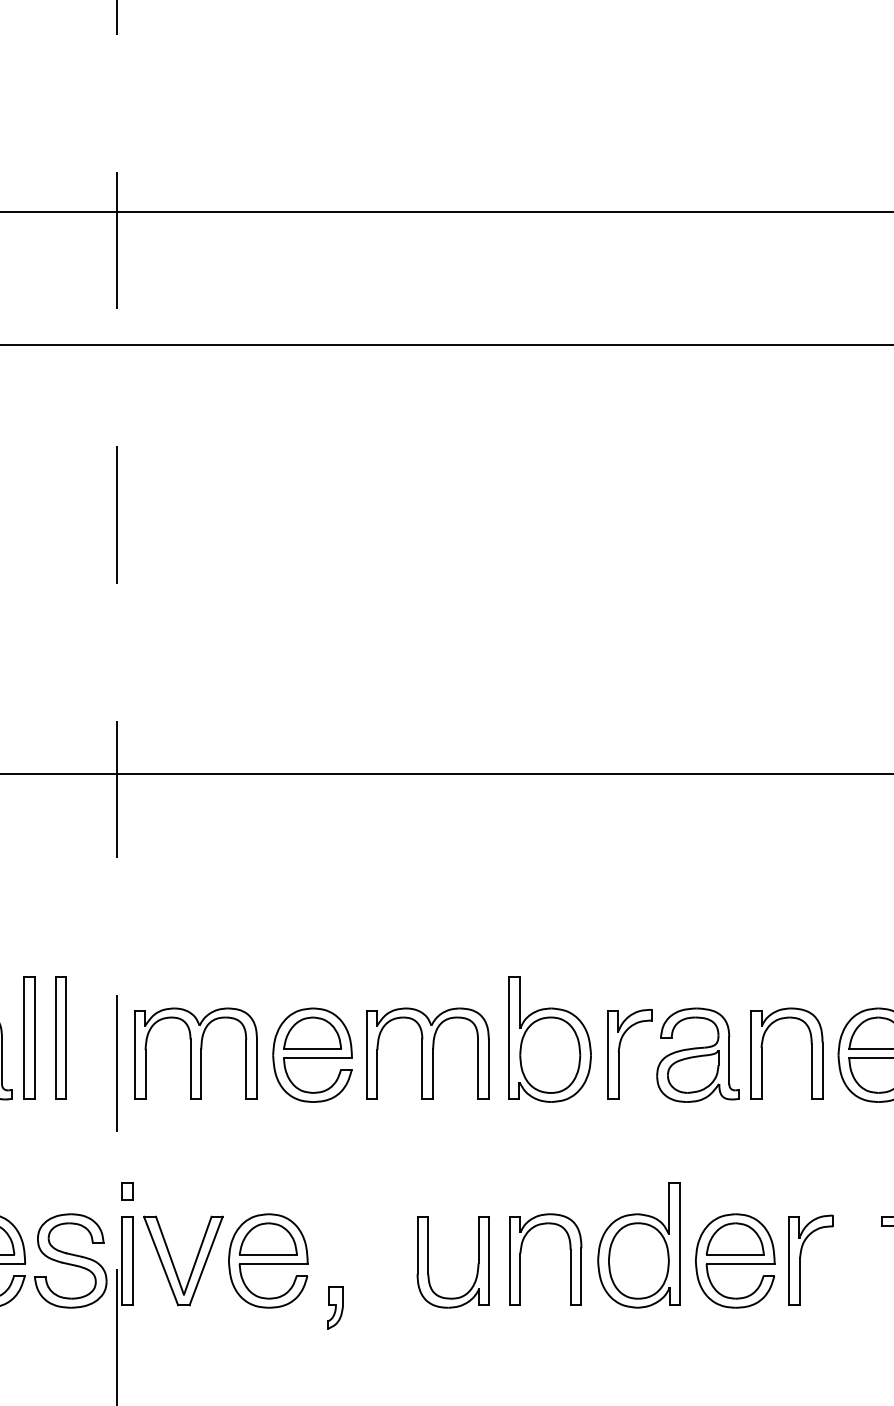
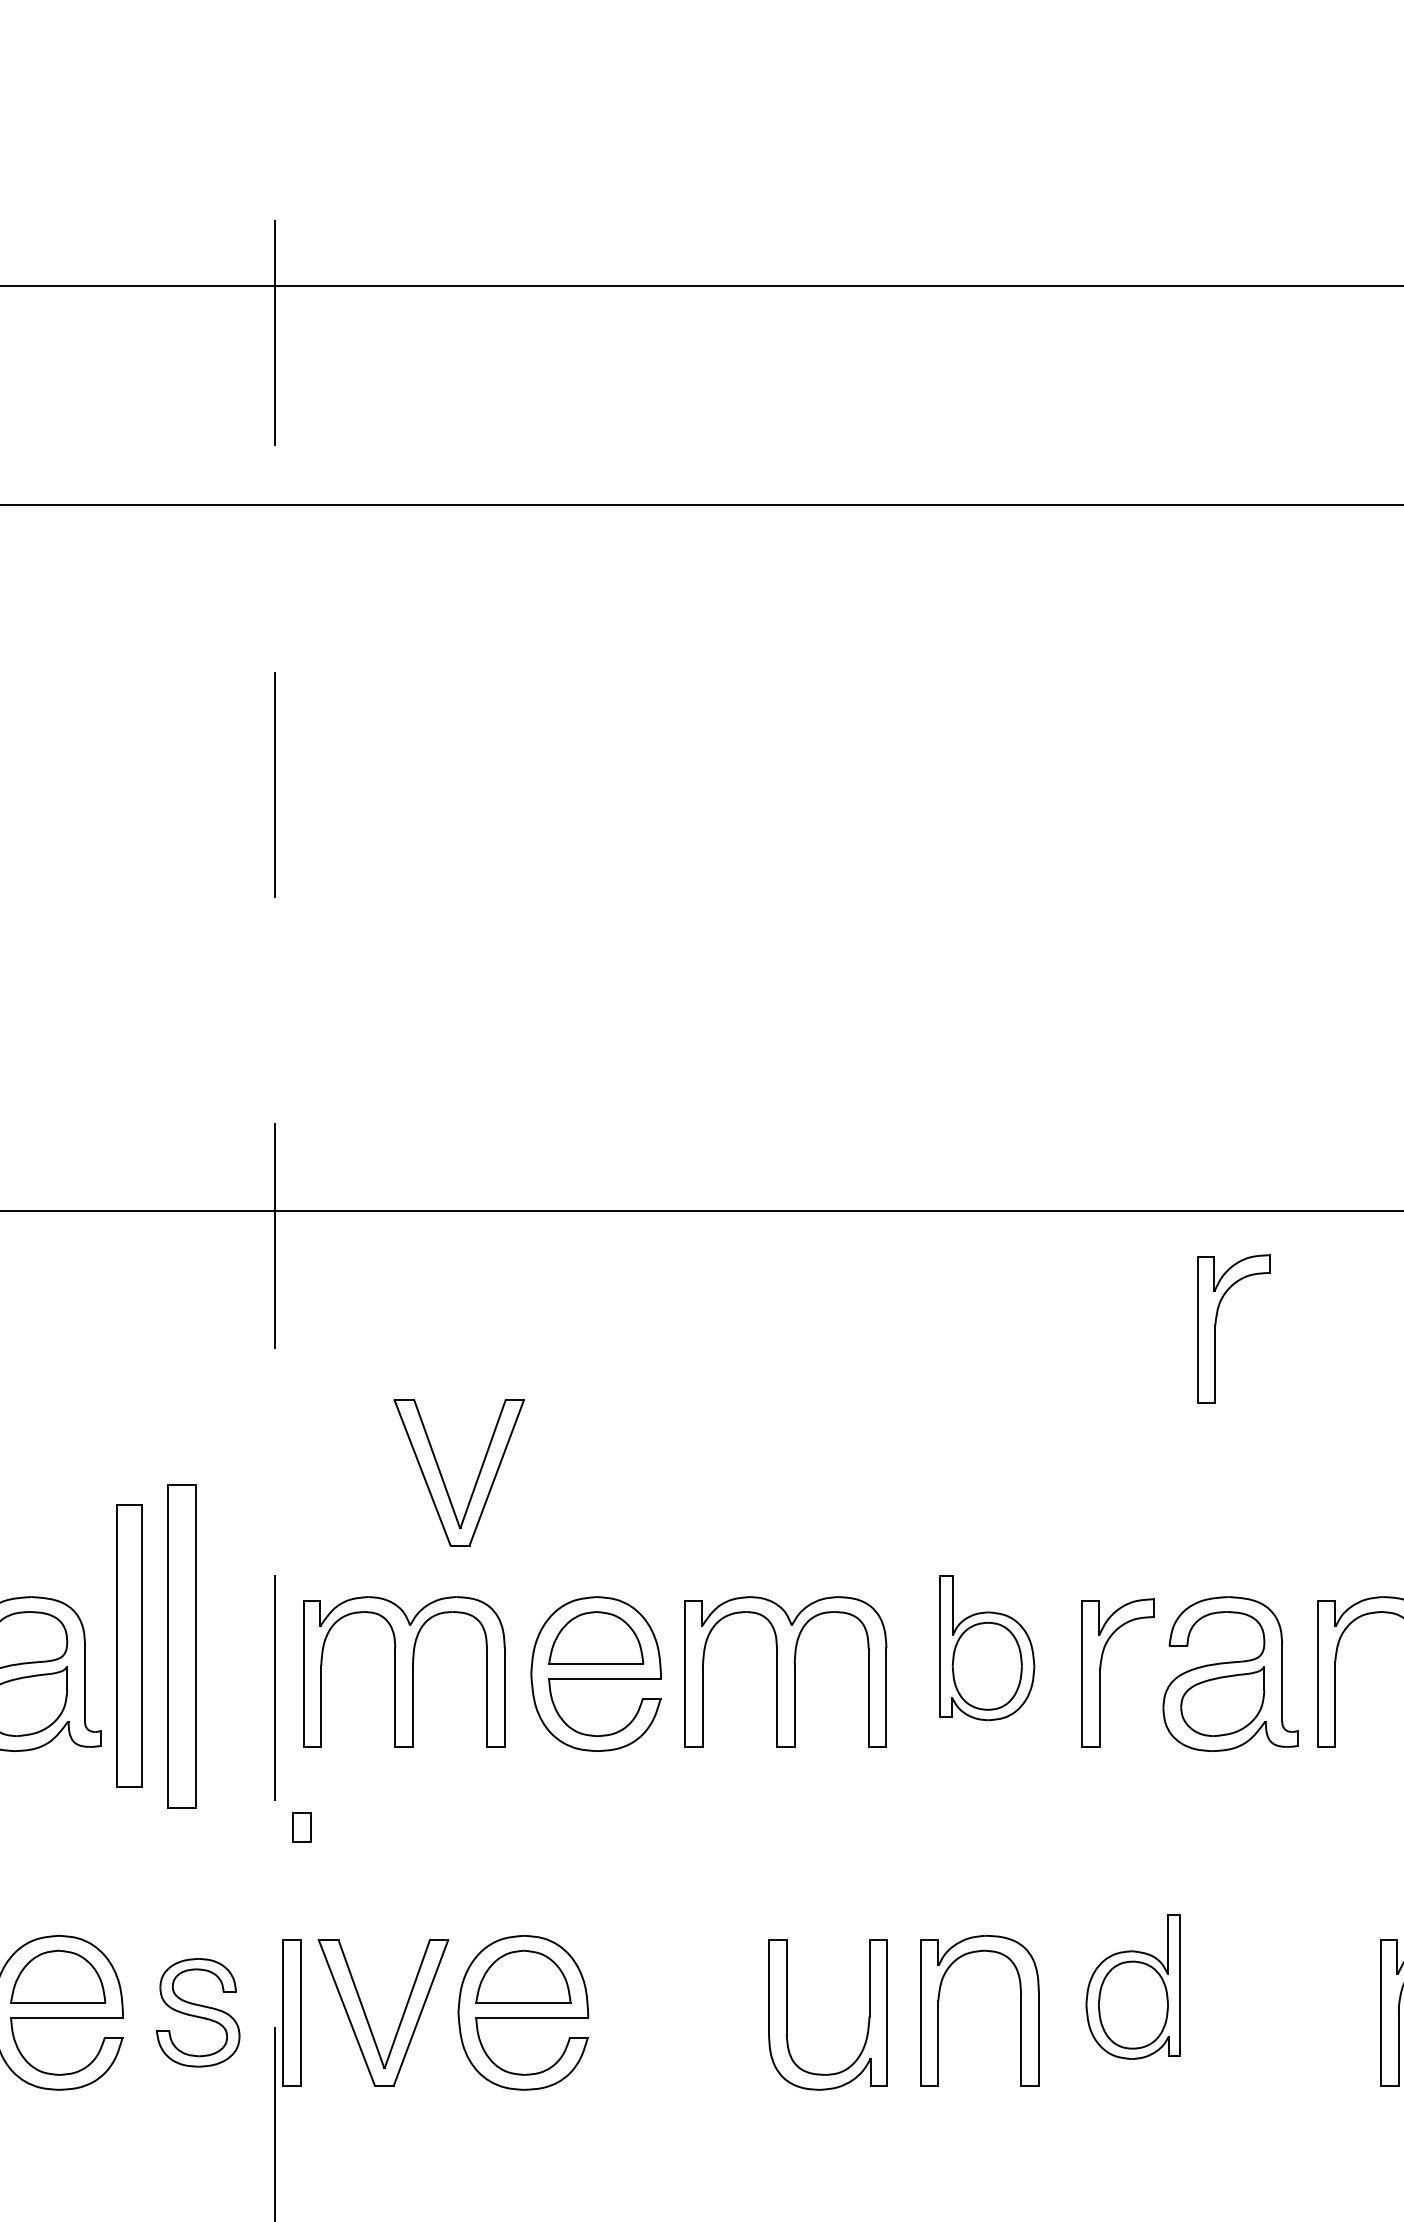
part: (689, 845) -> (1216, 1328), added
part: (220, 936) -> (444, 1478), added
part: (29, 1037) -> (130, 1644), size x1.4
part: (60, 1037) -> (181, 1644), size x1.6
part: (549, 1039) -> (986, 1648), size x0.7
part: (127, 1191) -> (301, 1827), moved
part: (638, 1245) -> (1132, 1987), size x0.7
part: (70, 1260) -> (197, 2011), size x0.7
part: (735, 1260) -> (1292, 2011), removed
part: (335, 1307) -> (633, 2089), removed

